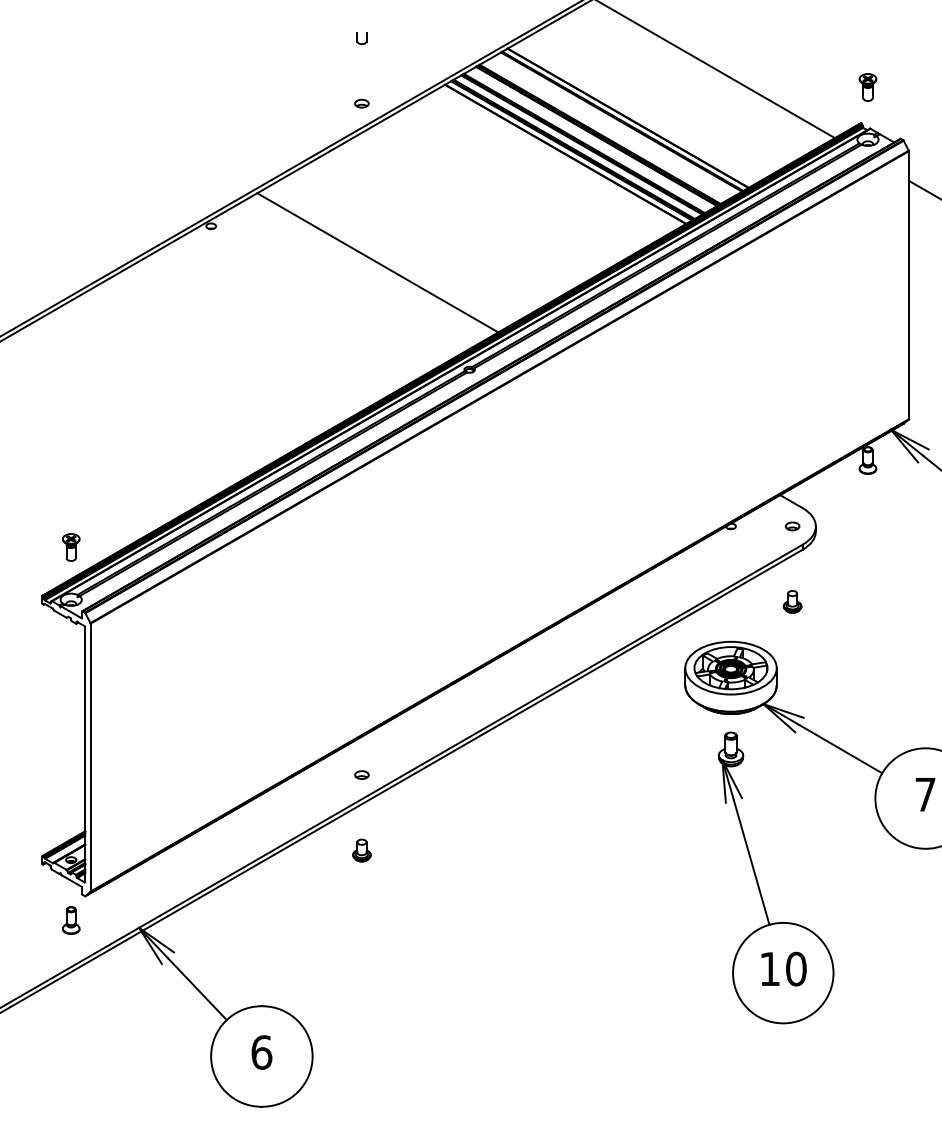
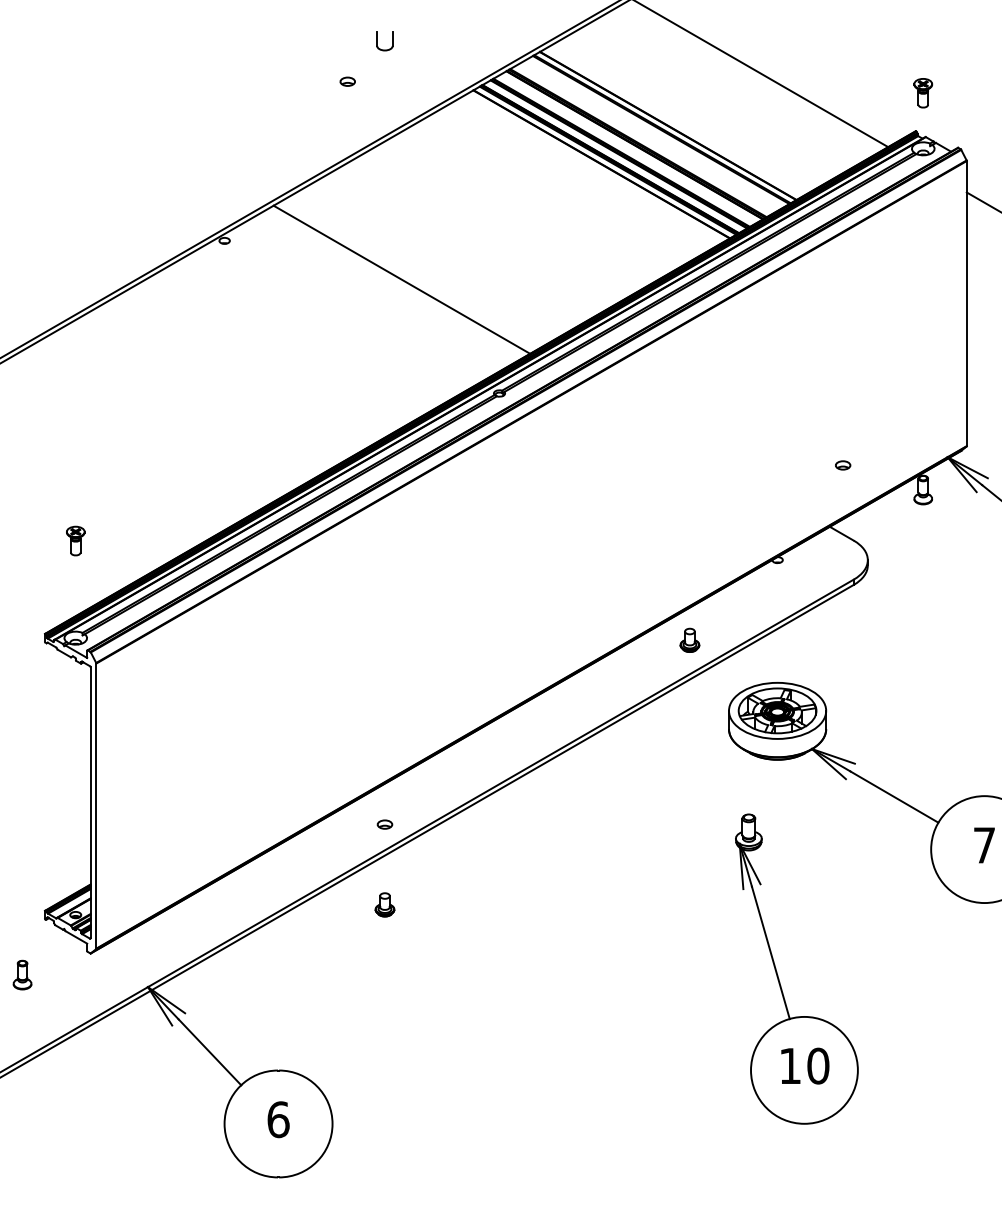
part: (361, 38) -> (384, 41), size x1.6
part: (361, 103) -> (347, 81), moved
part: (792, 526) -> (842, 465), moved
part: (71, 547) -> (76, 541), moved
part: (792, 601) -> (689, 639), moved
part: (758, 882) -> (778, 973), moved
part: (71, 920) -> (22, 975), moved

